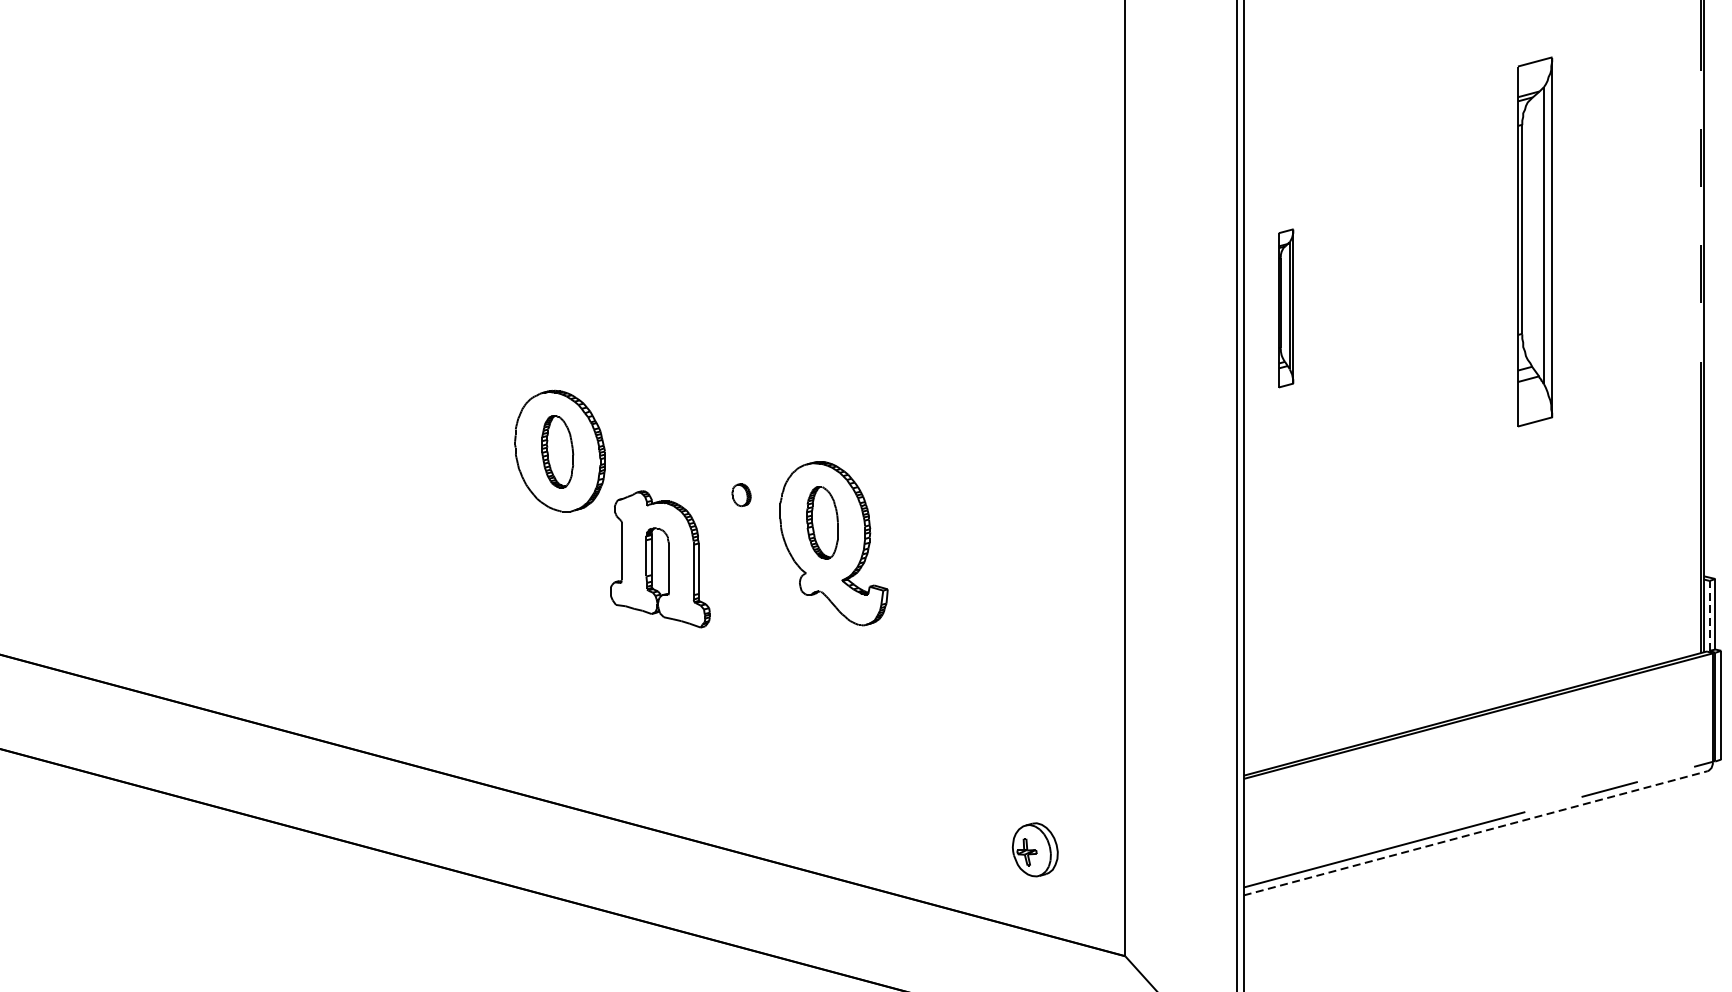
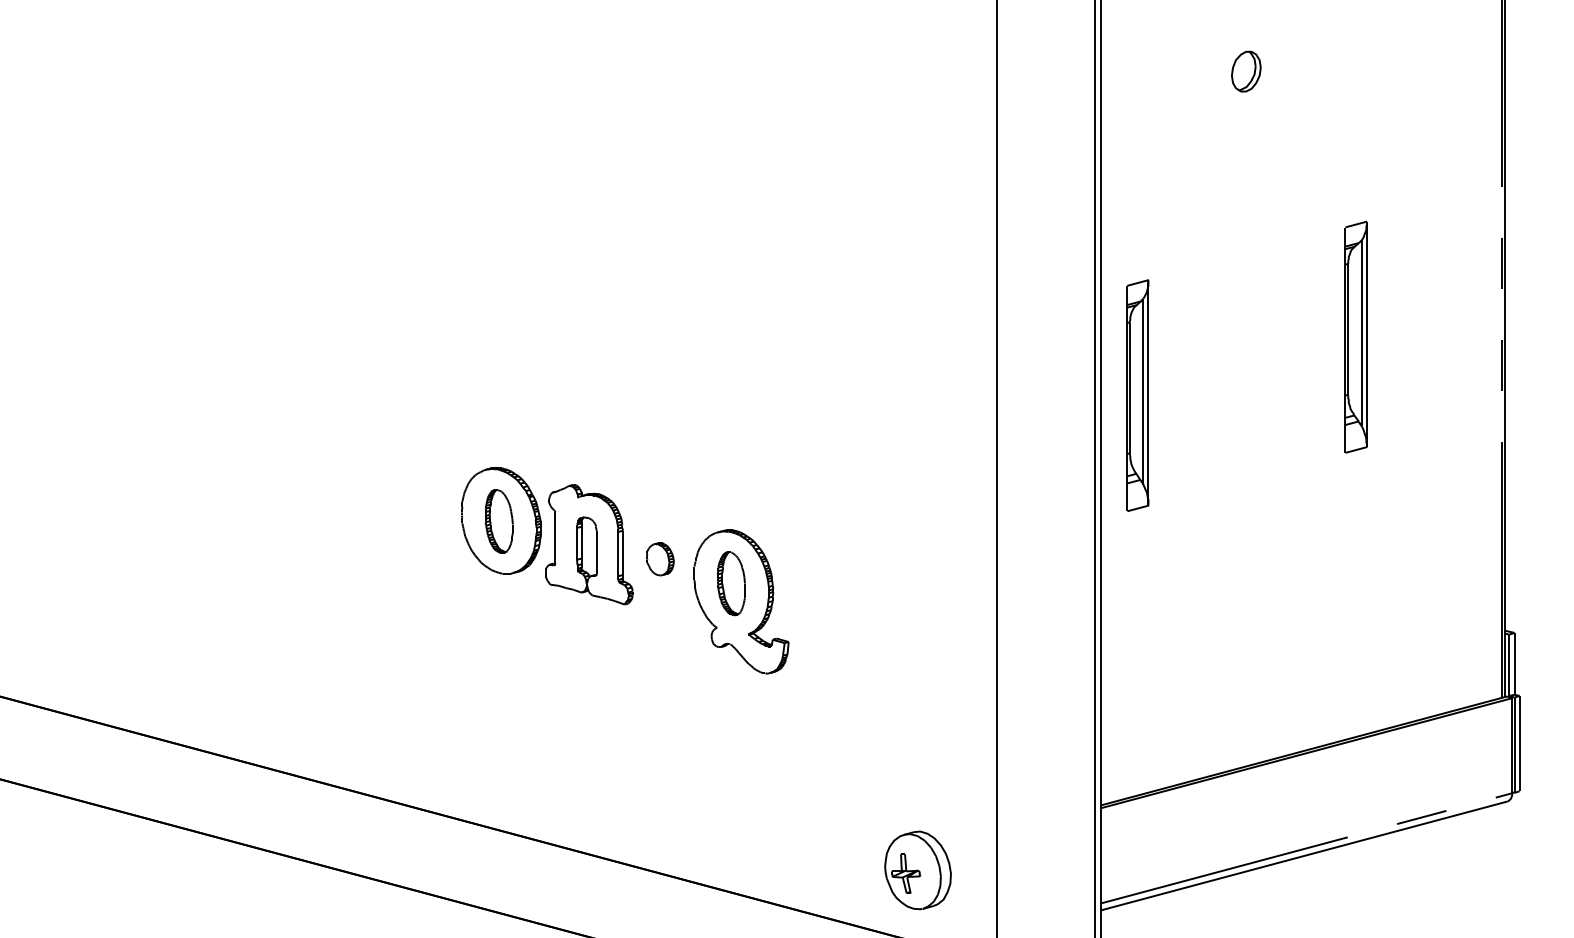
part: (1534, 240) -> (1355, 336), size x0.71
part: (1285, 308) -> (1137, 395), size x1.67
part: (741, 495) -> (660, 559), size x1.67
part: (660, 559) -> (589, 544), moved
line: (1709, 616) -> (1509, 665), dashed -> solid
line: (1476, 832) -> (1304, 855), dashed -> solid
part: (1034, 849) -> (917, 870), size x1.67

